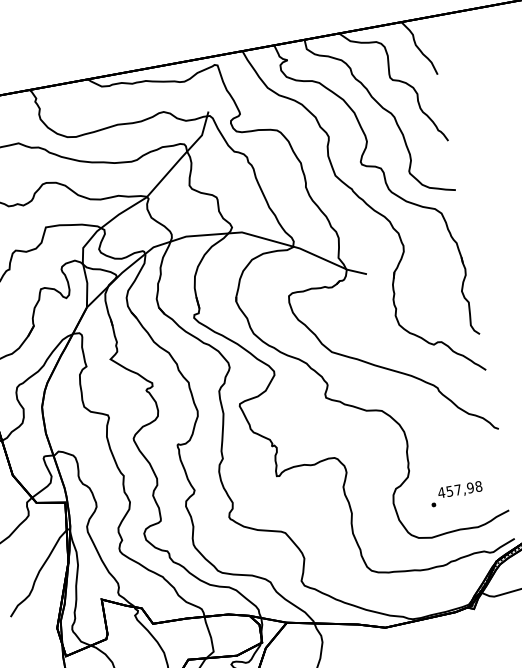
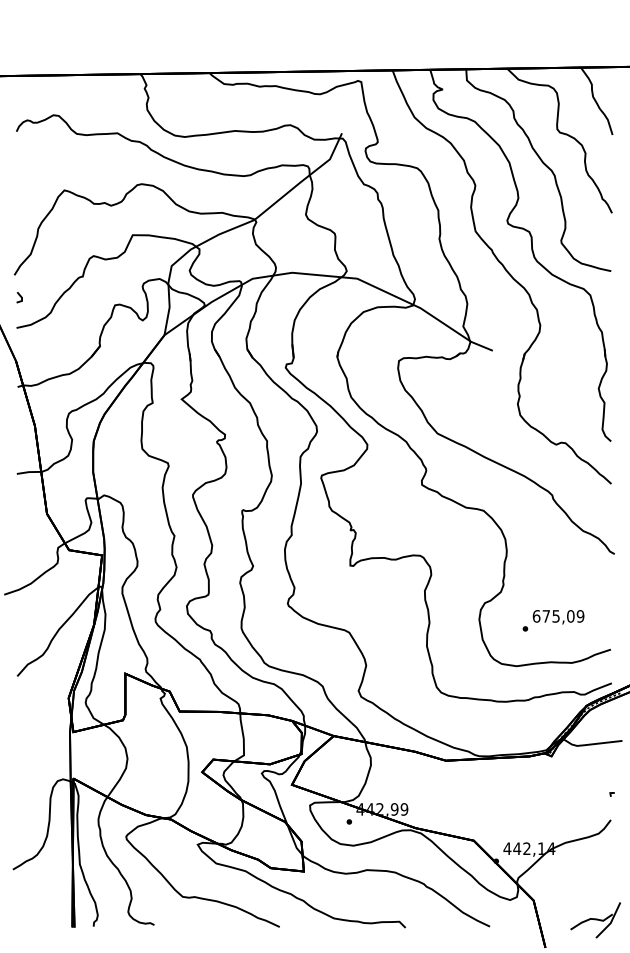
text: (460, 489) -> (558, 616), 457,98 -> 675,09

